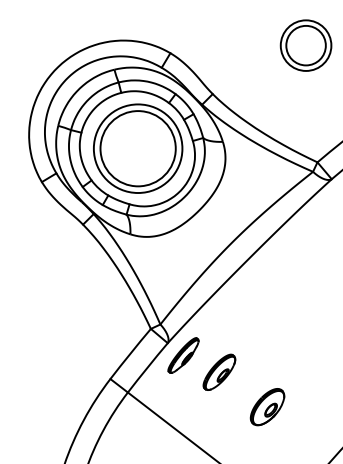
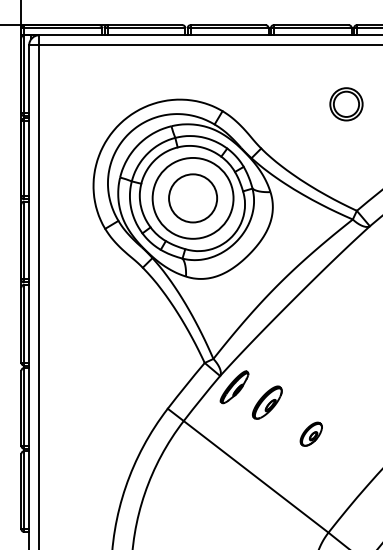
part: (306, 45) -> (346, 104), size x0.7
circle: (137, 148) -> (192, 198), size x0.7
part: (267, 406) -> (311, 433), size x0.7

